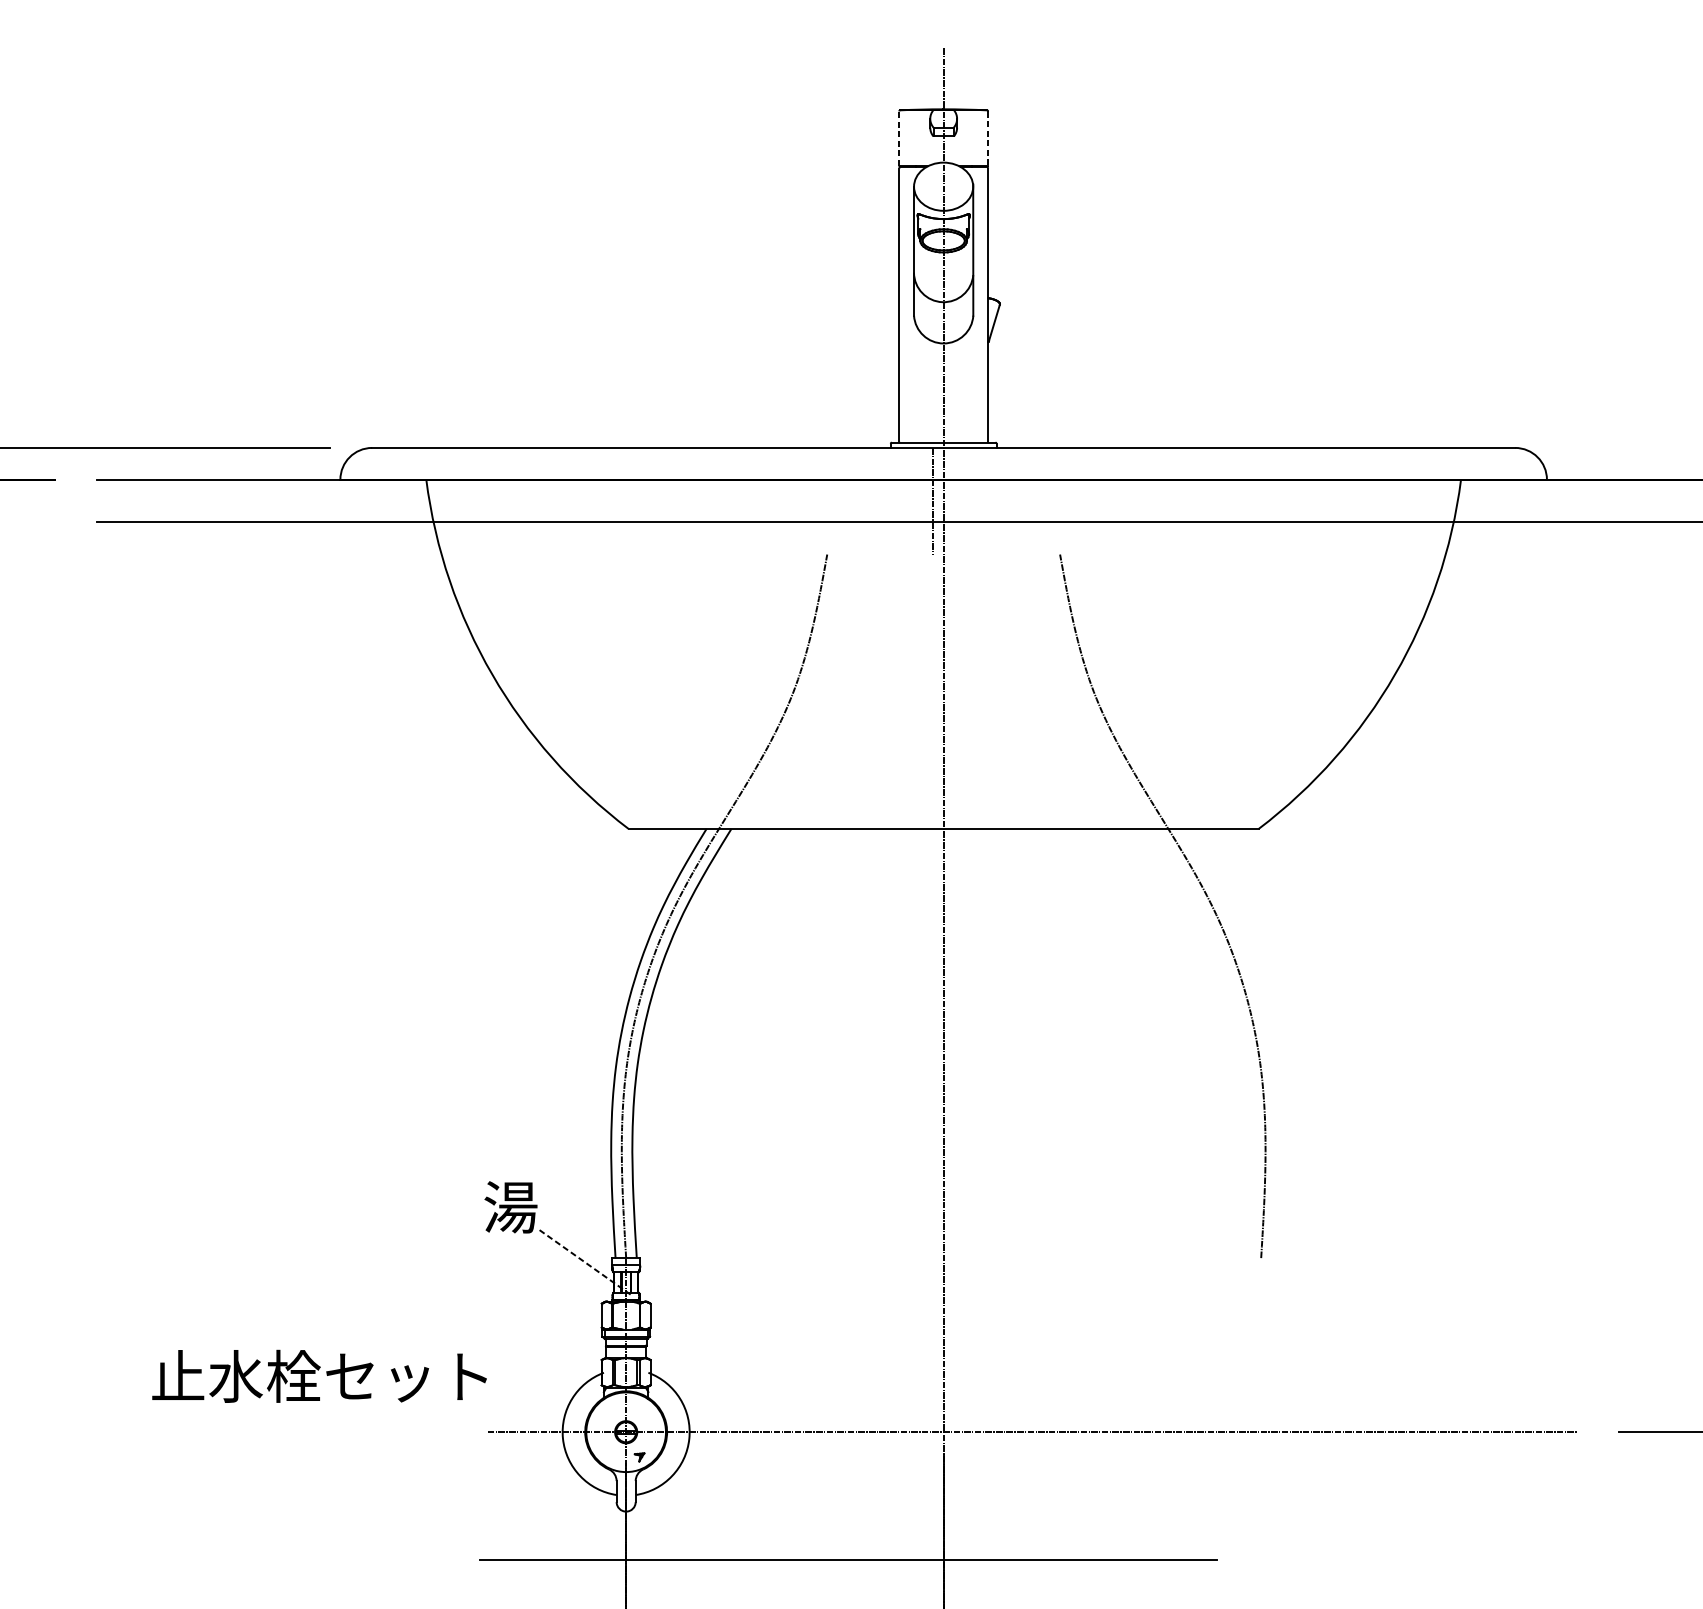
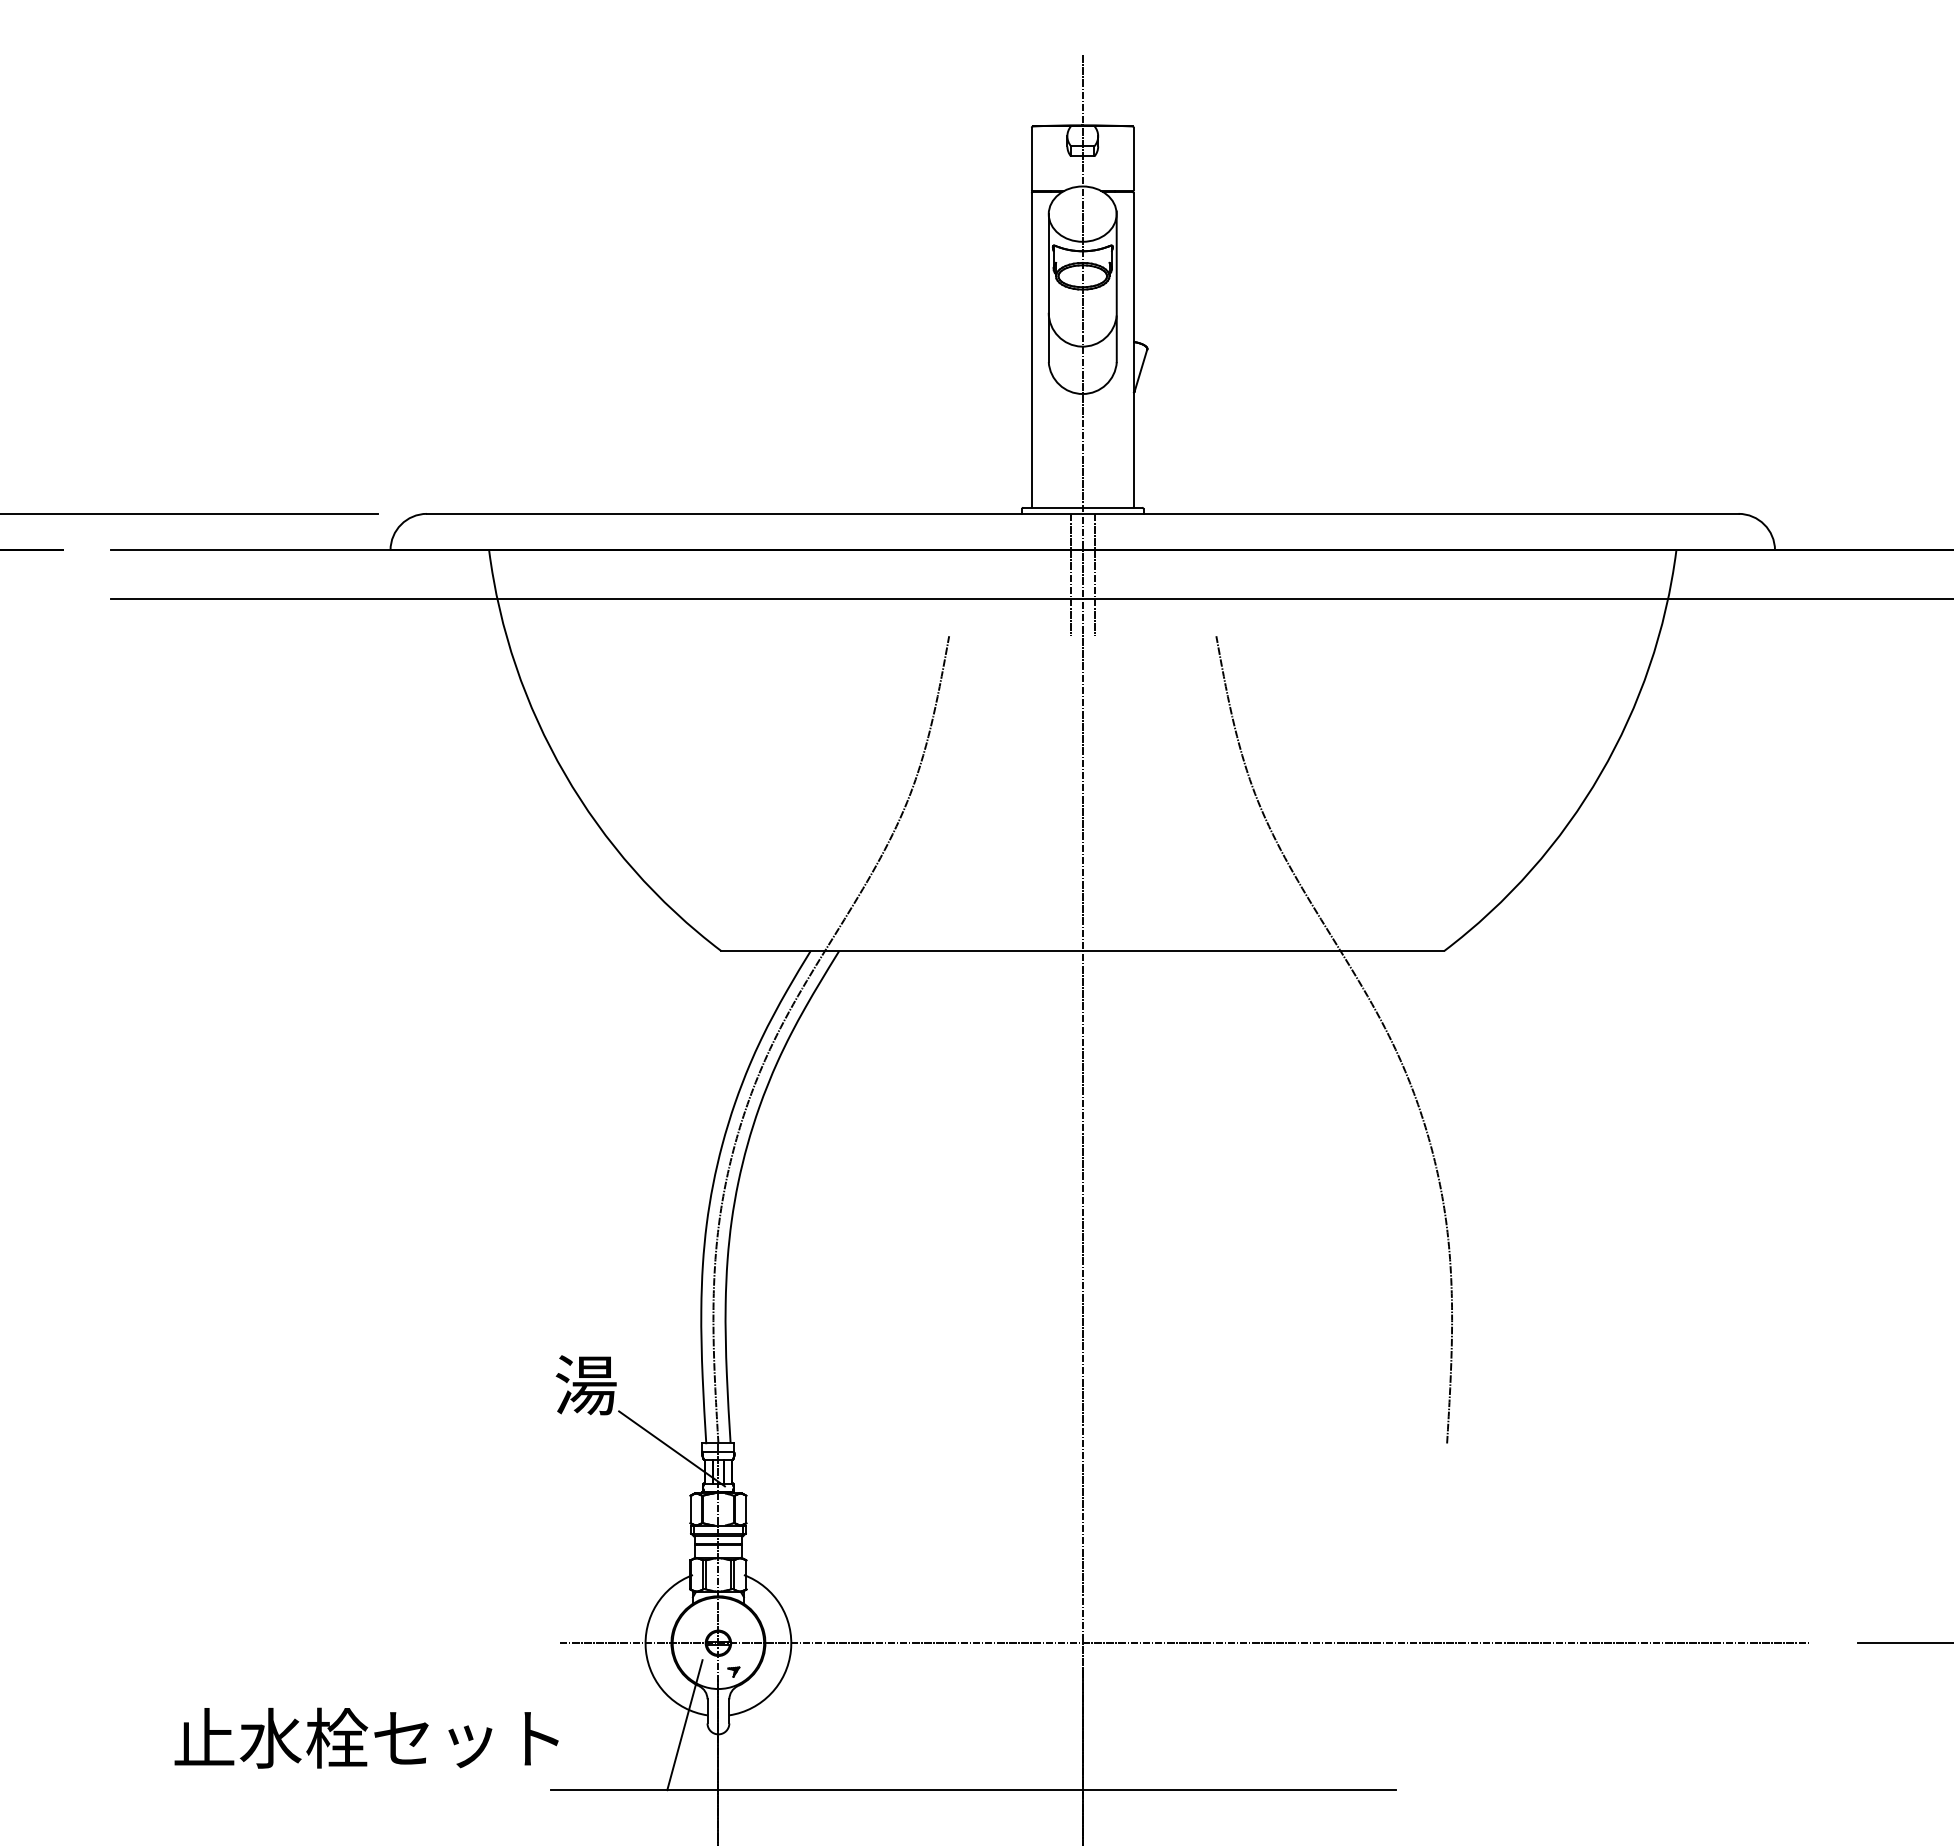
line: (898, 138) -> (1031, 158), dashed -> solid
line: (987, 139) -> (1133, 159), dashed -> solid
line: (953, 500) -> (1094, 574), added
line: (586, 1262) -> (672, 1448), dashed -> solid
text: (319, 1375) -> (366, 1737), moved
line: (596, 1503) -> (684, 1725), added

